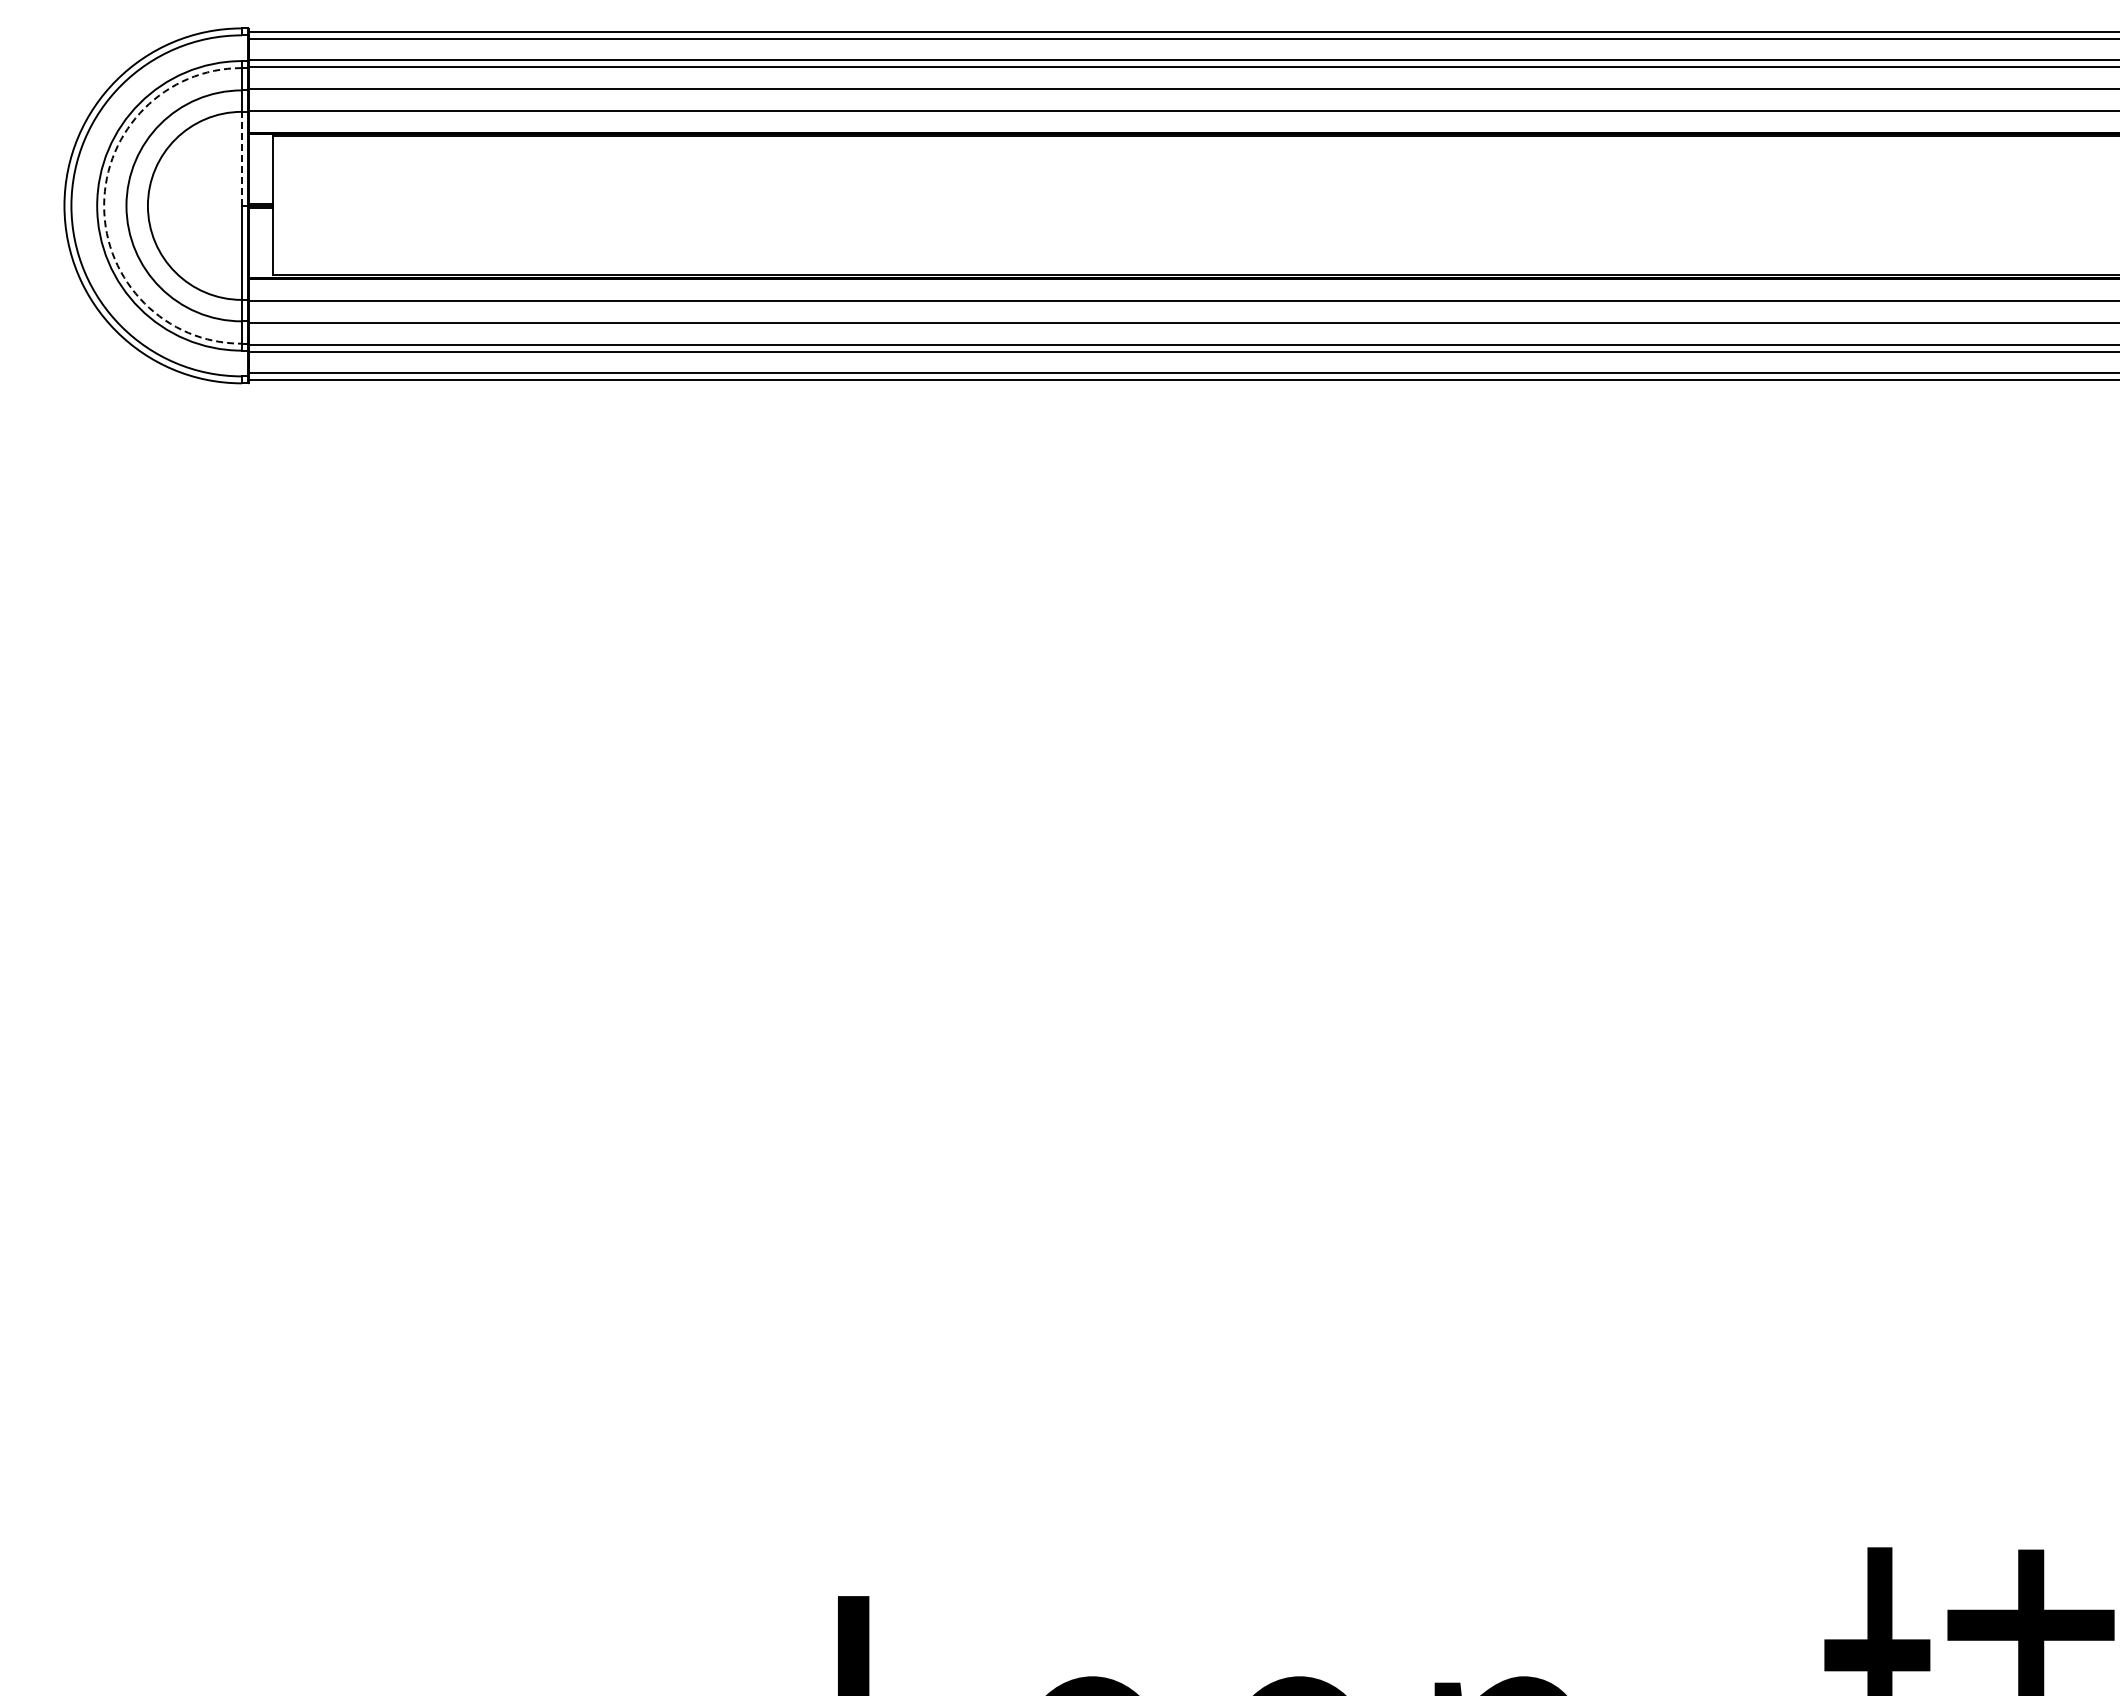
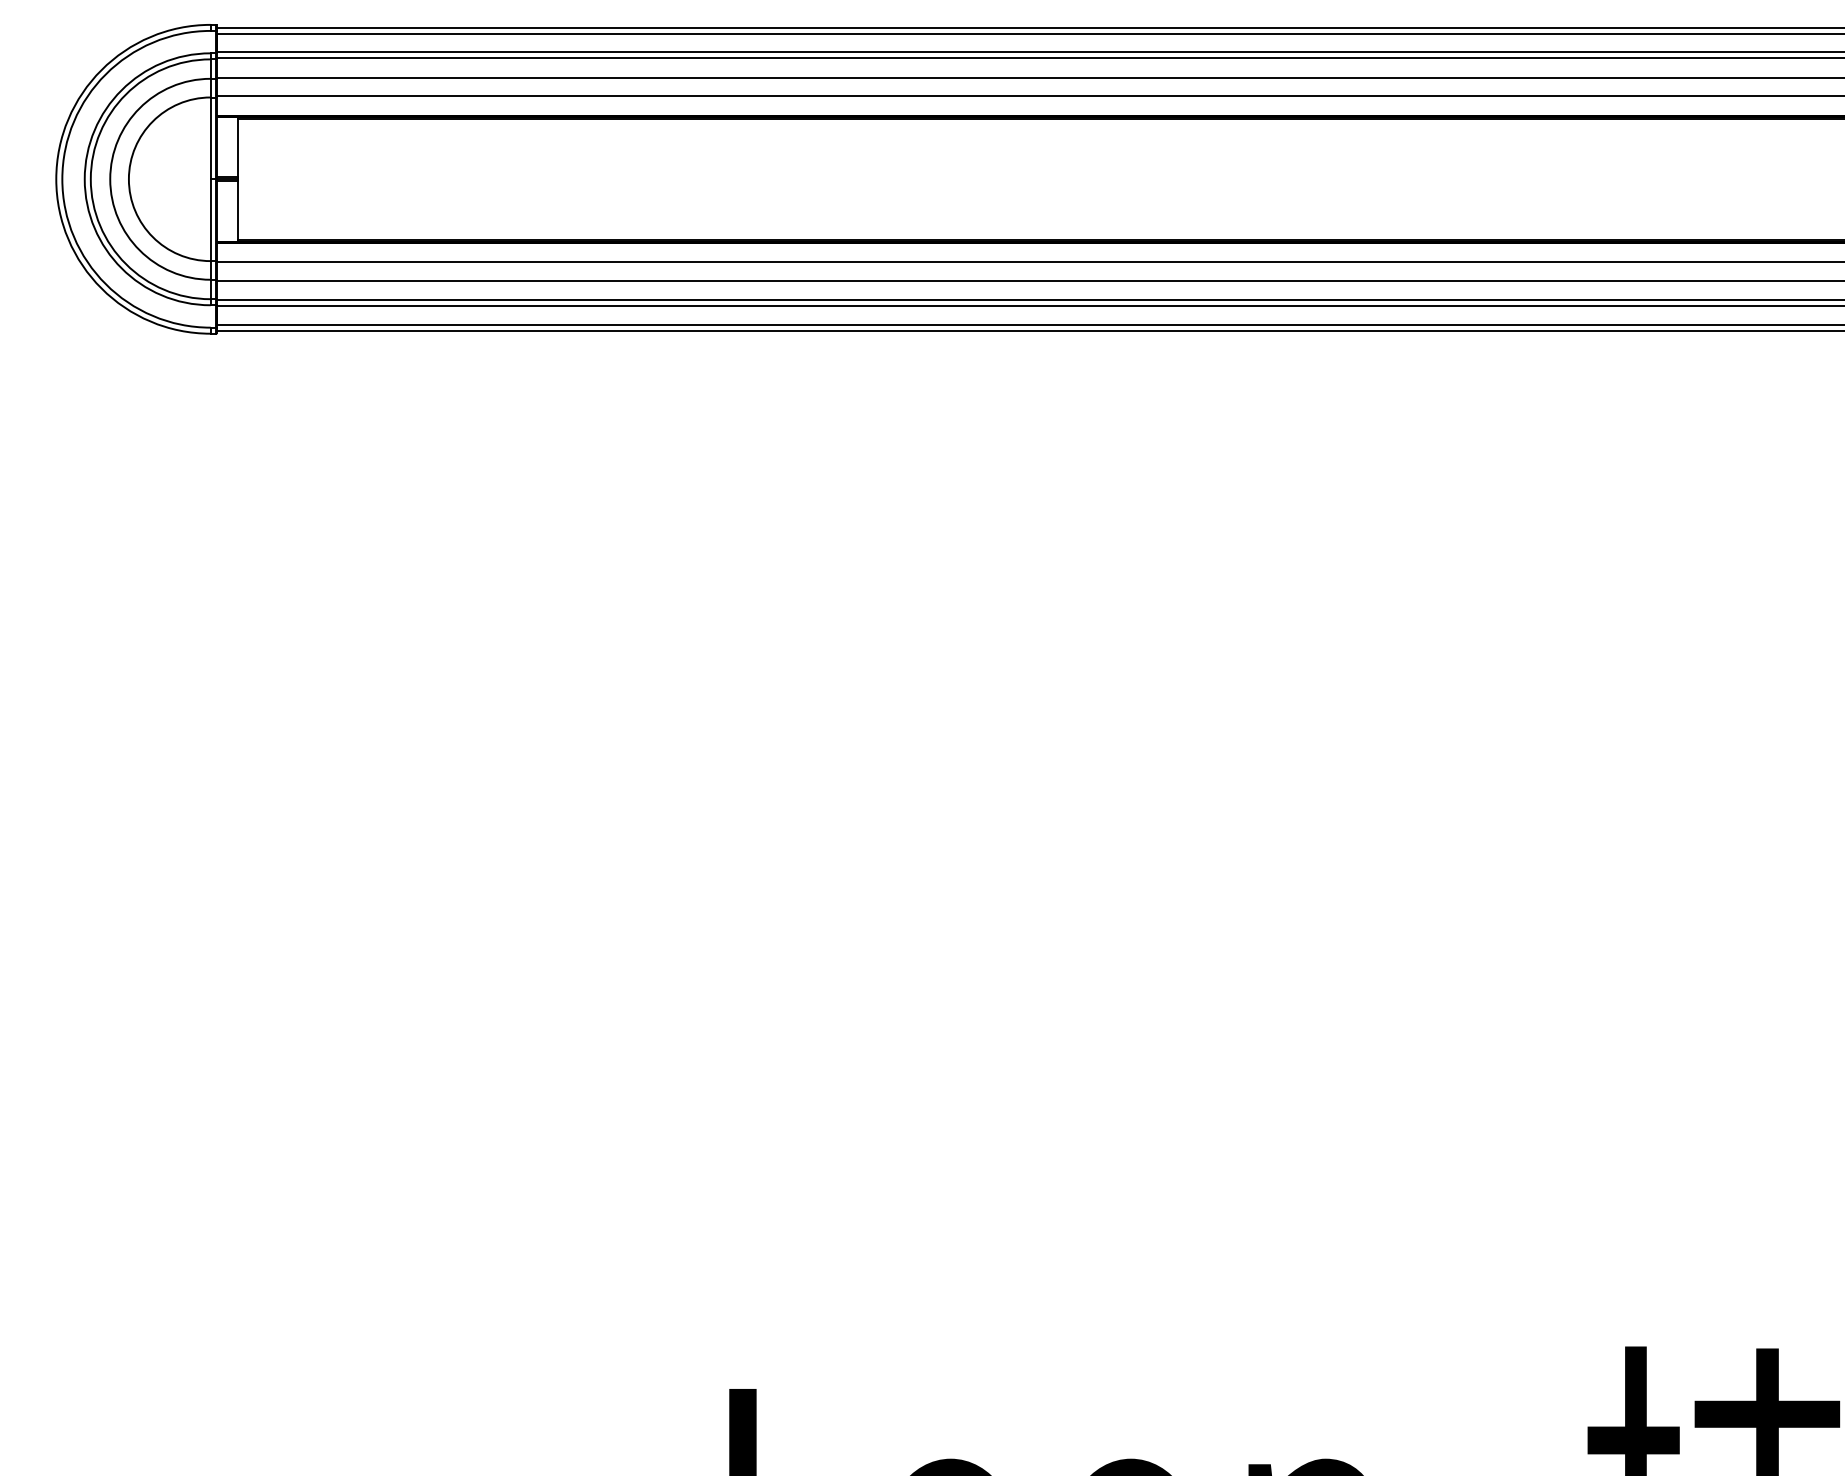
line: (241, 158) -> (210, 138), dashed -> solid
arc: (104, 205) -> (91, 178), dashed -> solid

